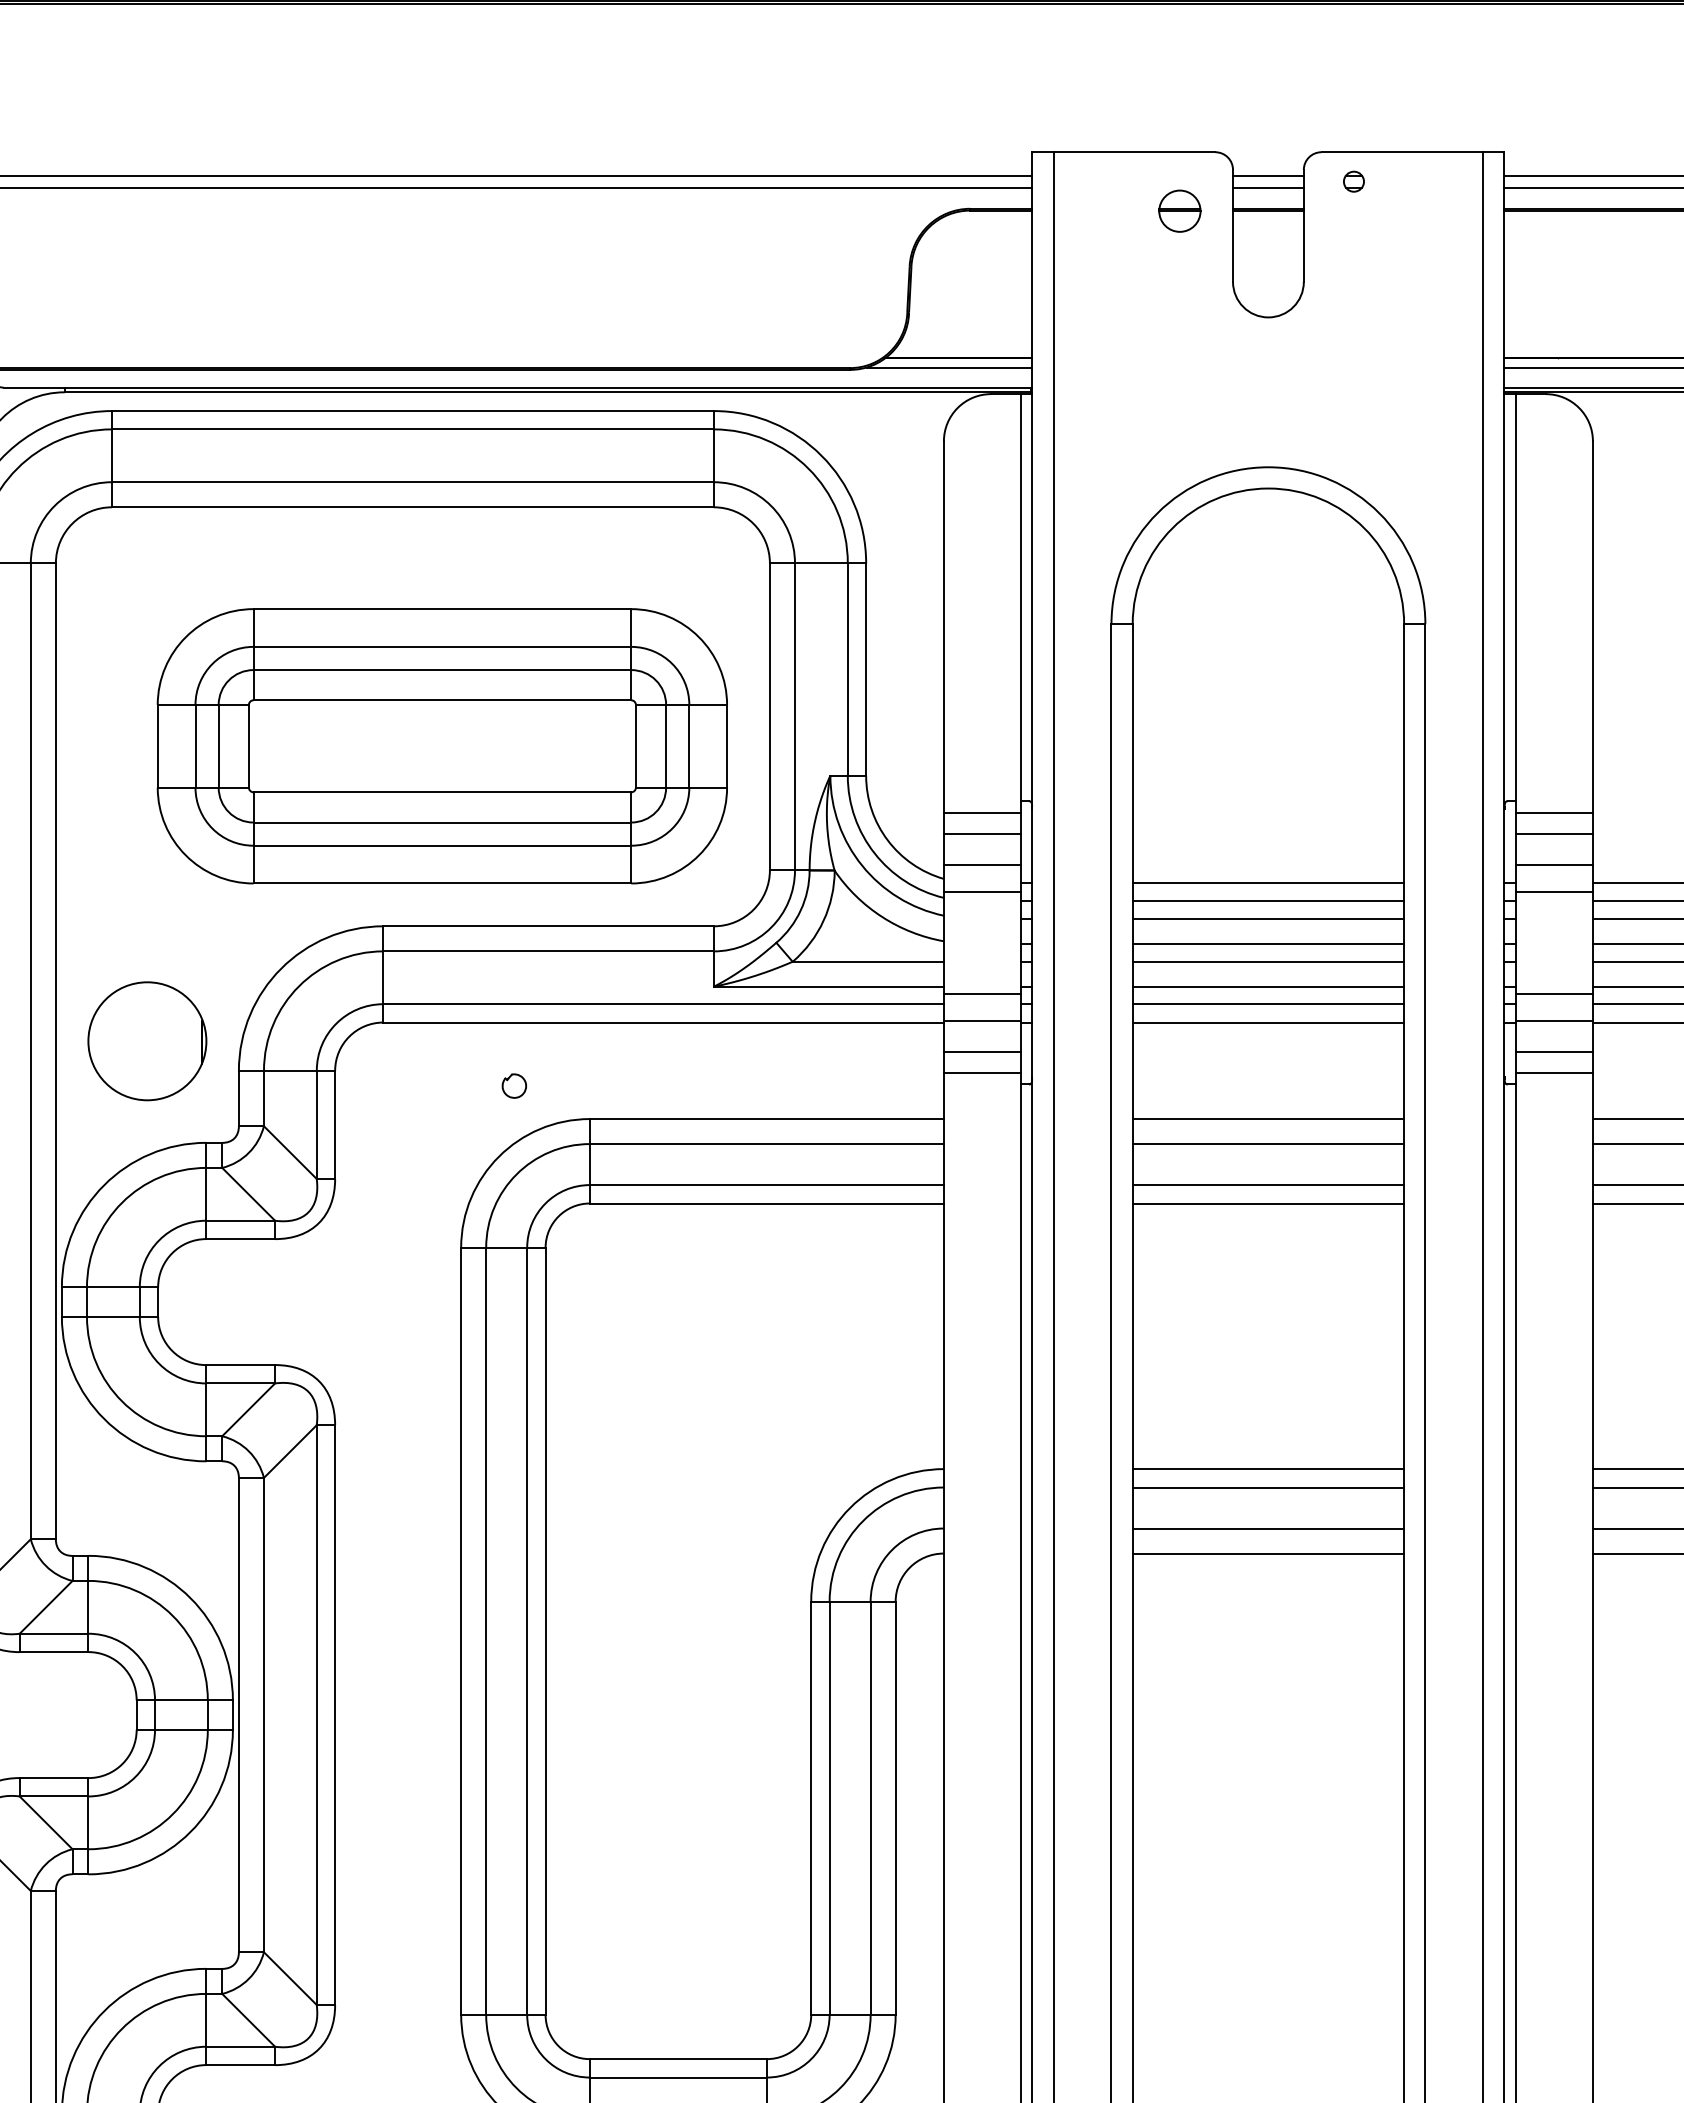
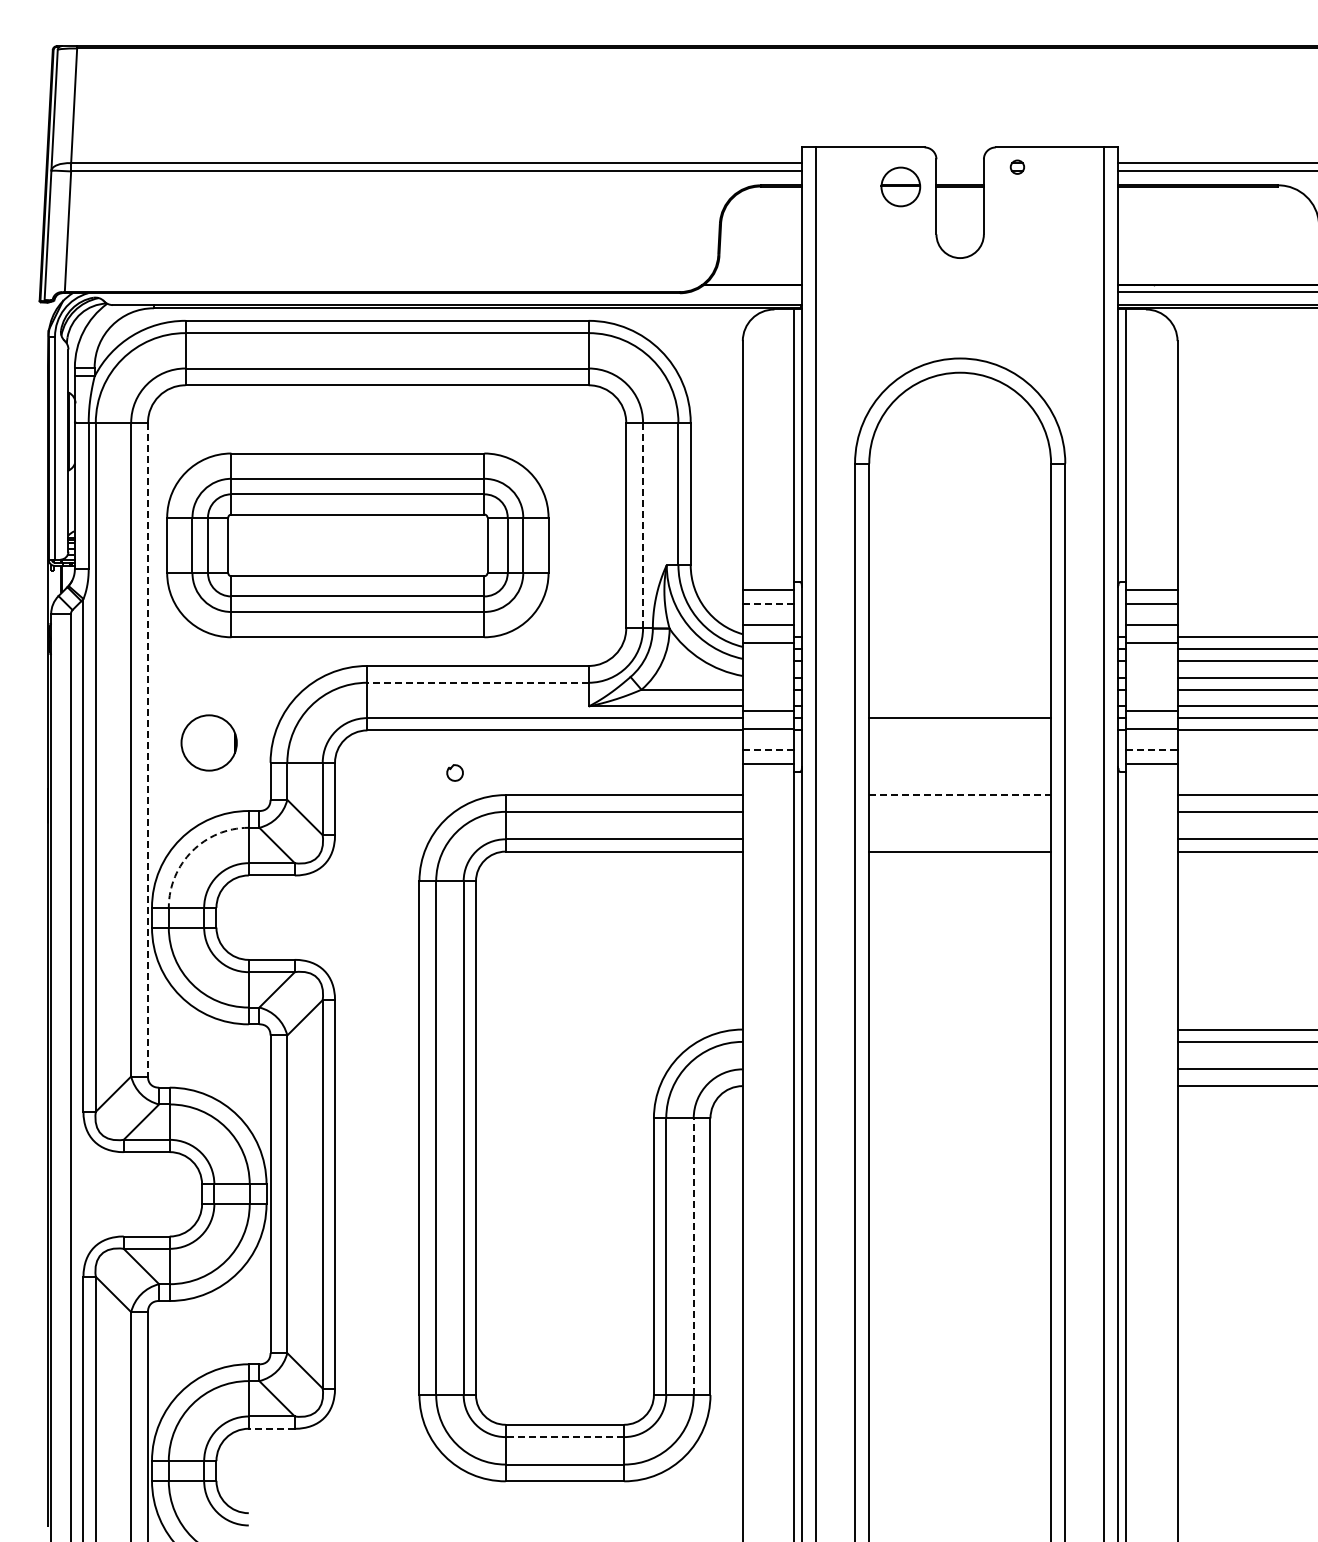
line: (1267, 176) -> (959, 163), removed
line: (1267, 188) -> (959, 171), removed
part: (1179, 210) -> (900, 186), size x1.4
line: (949, 367) -> (746, 291), removed
line: (795, 716) -> (643, 525), solid -> dashed
part: (441, 746) -> (357, 545), moved
line: (982, 834) -> (768, 604), solid -> dashed
line: (1268, 883) -> (960, 637), removed
line: (1268, 901) -> (960, 649), removed
line: (1268, 918) -> (960, 660), removed
line: (1268, 943) -> (960, 677), removed
line: (549, 950) -> (478, 682), solid -> dashed
line: (1268, 961) -> (960, 689), removed
line: (1268, 986) -> (960, 706), removed
line: (1268, 1022) -> (960, 730), removed
part: (146, 1040) -> (208, 742), size x0.7
line: (55, 1051) -> (147, 749), solid -> dashed
line: (982, 1052) -> (768, 750), solid -> dashed
line: (1554, 1052) -> (1151, 750), solid -> dashed
line: (1268, 1119) -> (960, 795), solid -> dashed
line: (1268, 1143) -> (960, 811), removed
line: (1268, 1185) -> (960, 839), removed
arc: (122, 1203) -> (192, 851), solid -> dashed
line: (1268, 1469) -> (960, 1029), removed
line: (1268, 1486) -> (960, 1041), removed
line: (1268, 1528) -> (960, 1069), removed
line: (1268, 1554) -> (960, 1086), removed
line: (870, 1807) -> (693, 1256), solid -> dashed
line: (240, 2064) -> (271, 1428), solid -> dashed
line: (677, 2078) -> (564, 1437), solid -> dashed

